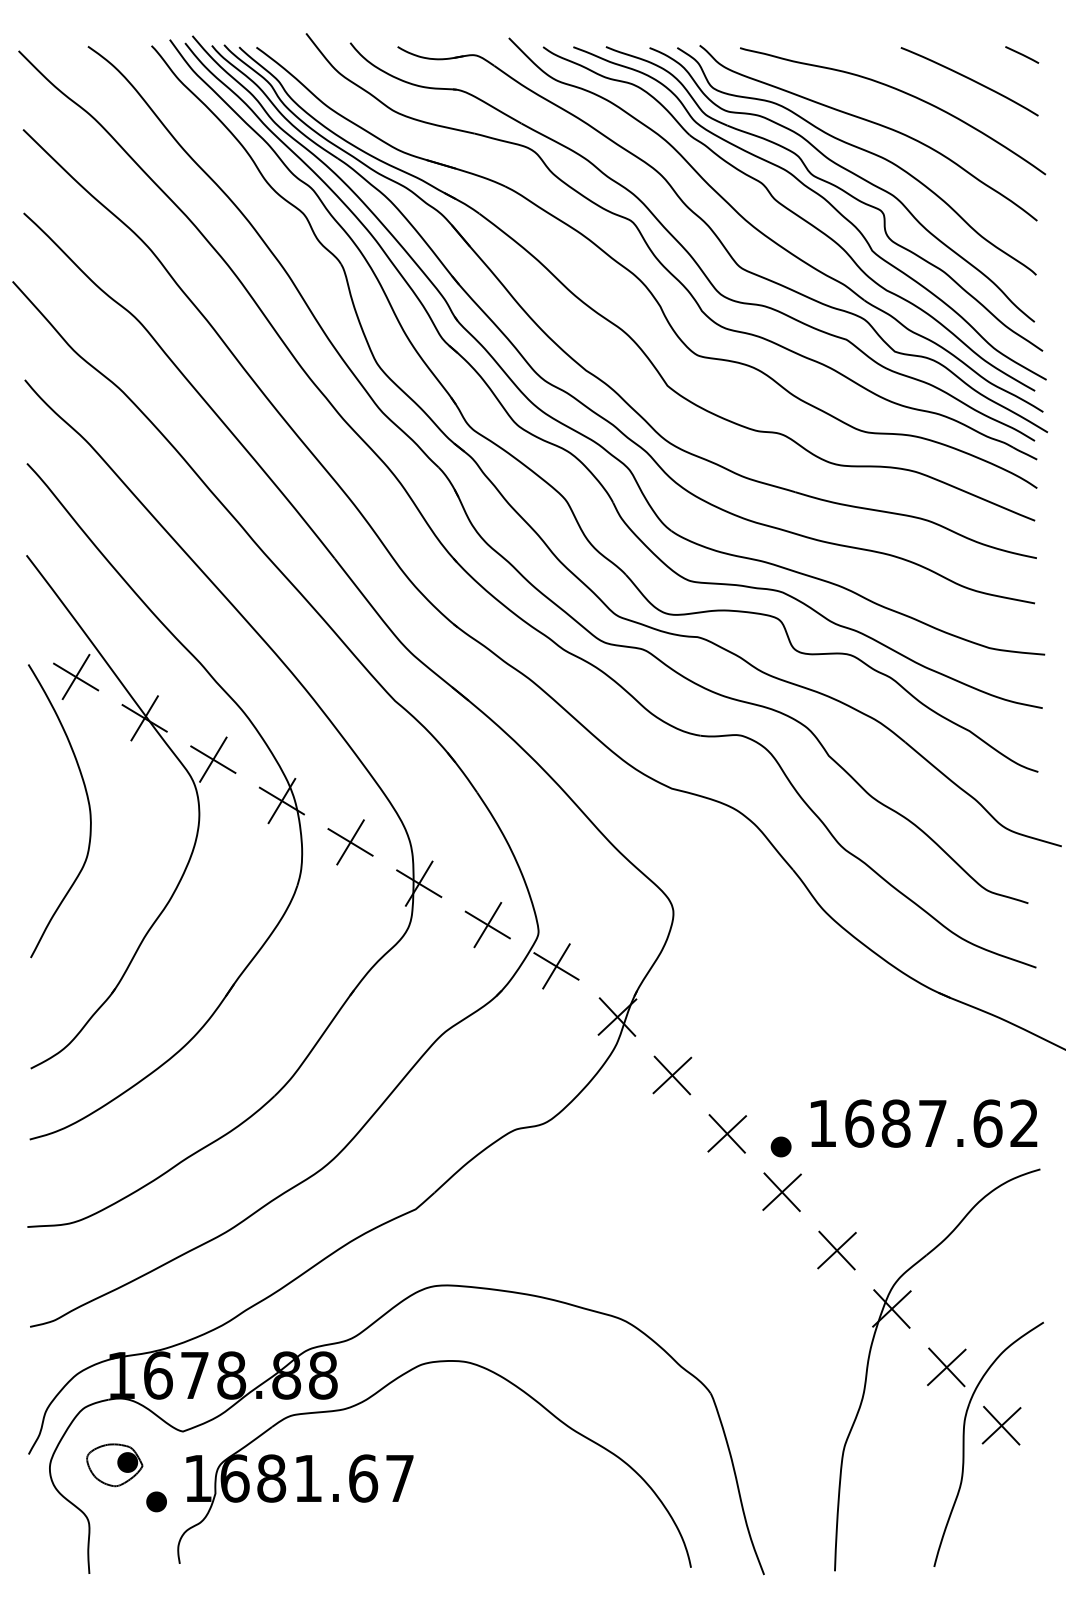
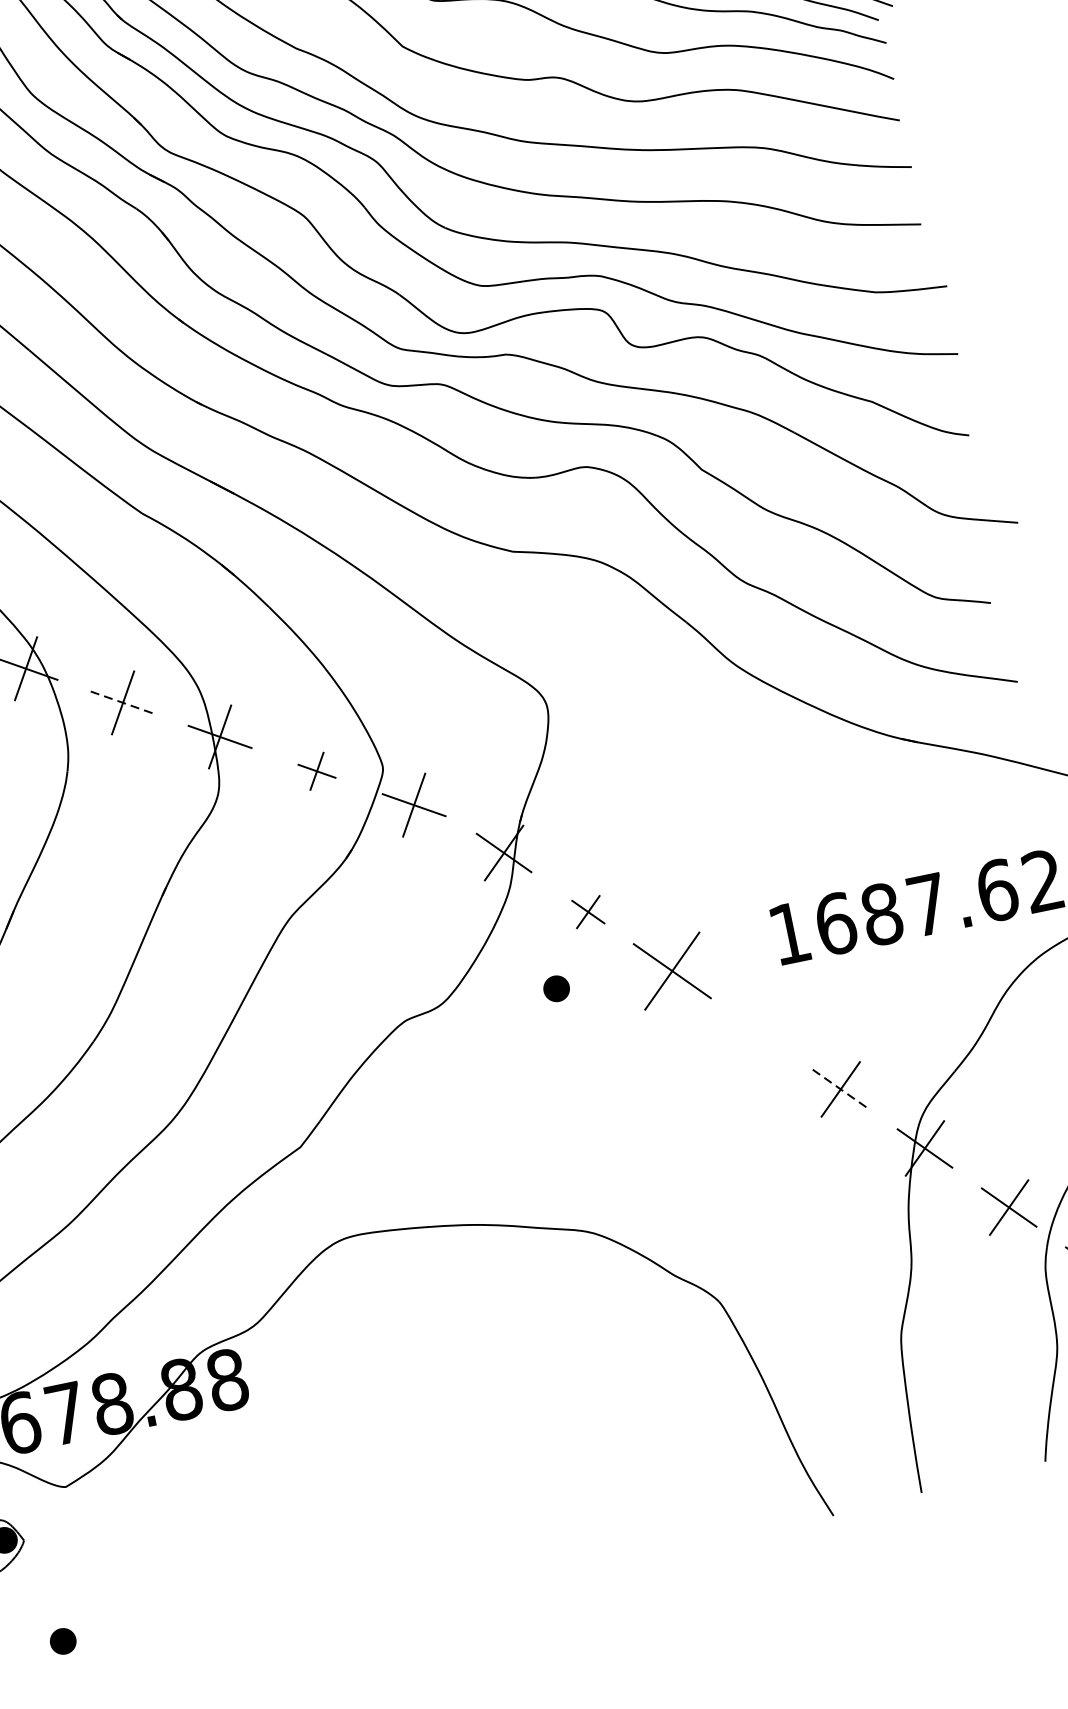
line: (350, 842) -> (123, 703), solid -> dashed
part: (487, 925) -> (316, 771), size x0.6
part: (672, 1075) -> (588, 912), size x0.6
part: (727, 1133) -> (672, 970), size x1.4
part: (780, 1146) -> (555, 988), moved
part: (781, 1191) -> (755, 1029), removed
line: (837, 1250) -> (841, 1089), solid -> dashed
part: (413, 1458) -> (362, 1460), removed
part: (156, 1501) -> (62, 1640), moved

